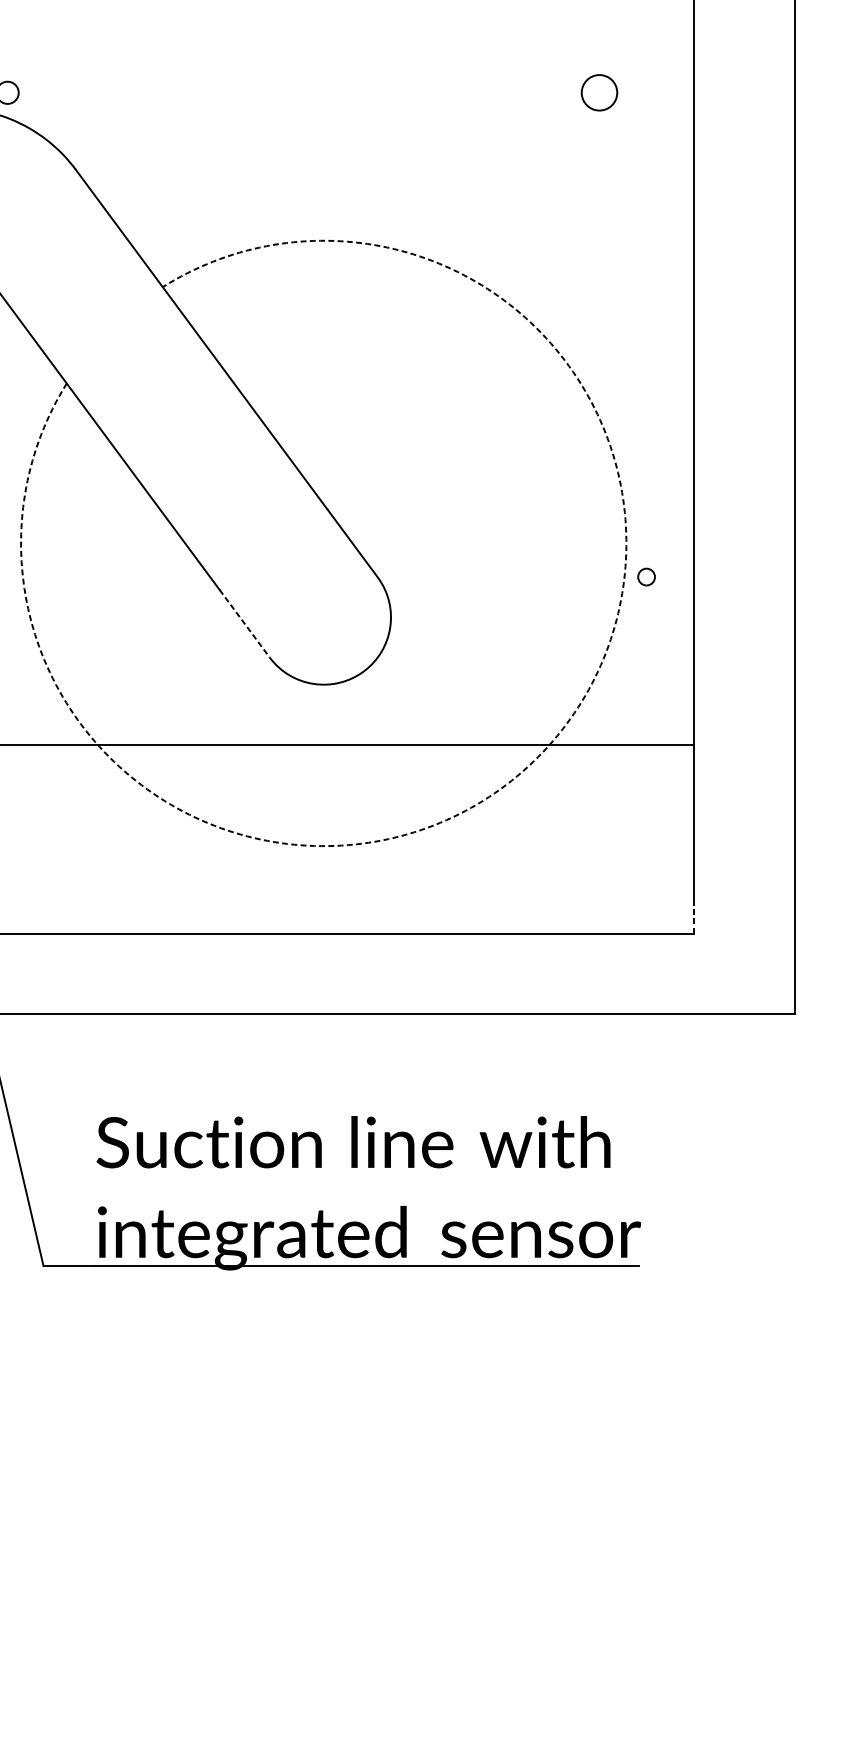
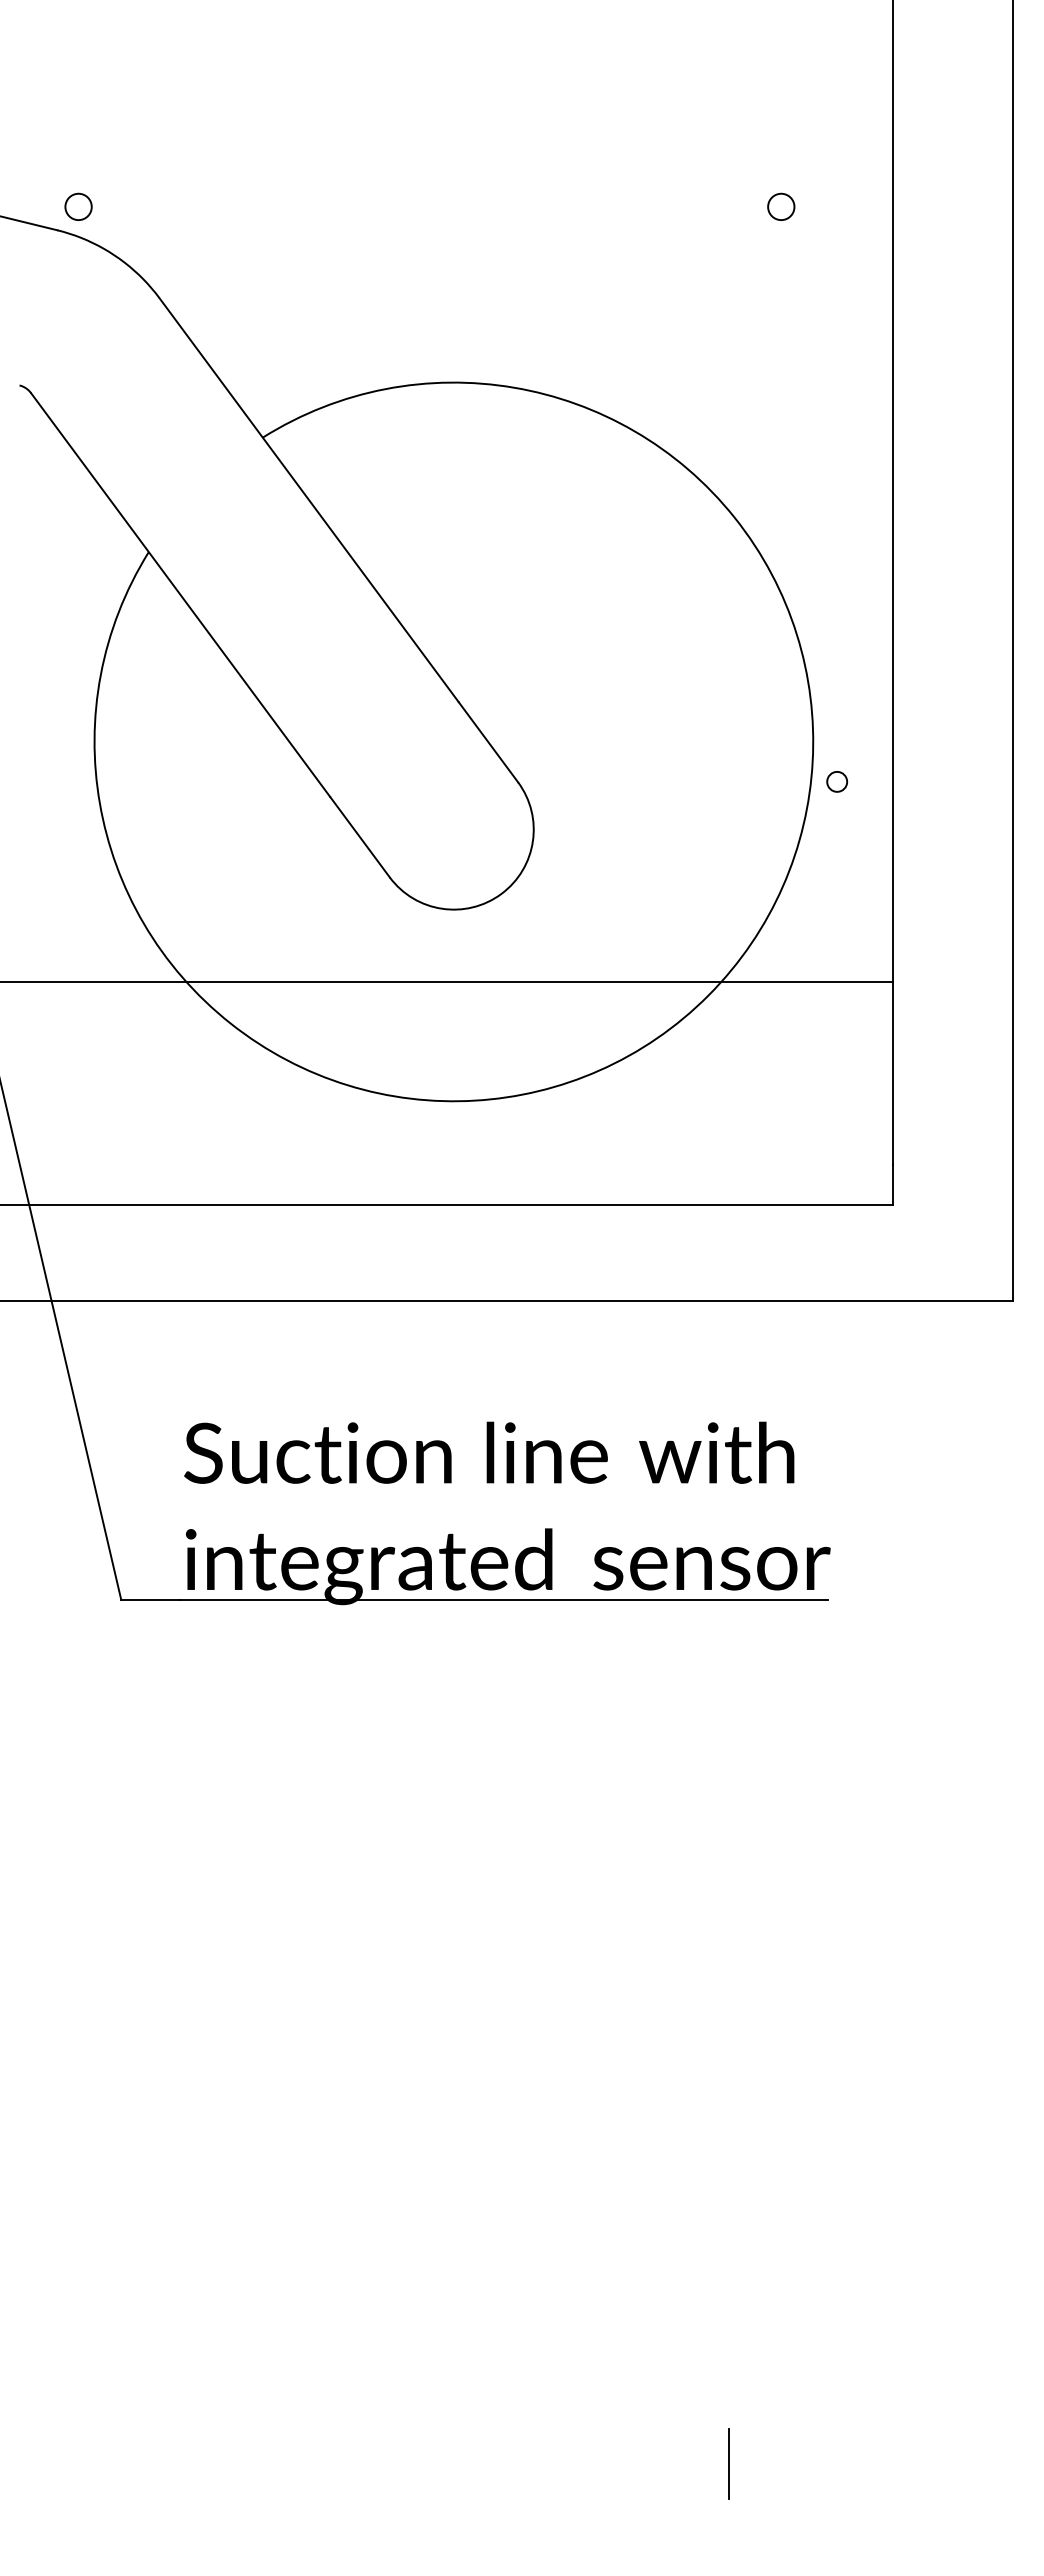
circle: (599, 92) -> (781, 206), size x0.62
line: (245, 623) -> (360, 837), dashed -> solid
arc: (538, 757) -> (708, 995), dashed -> solid
line: (694, 917) -> (893, 1185), dashed -> solid

